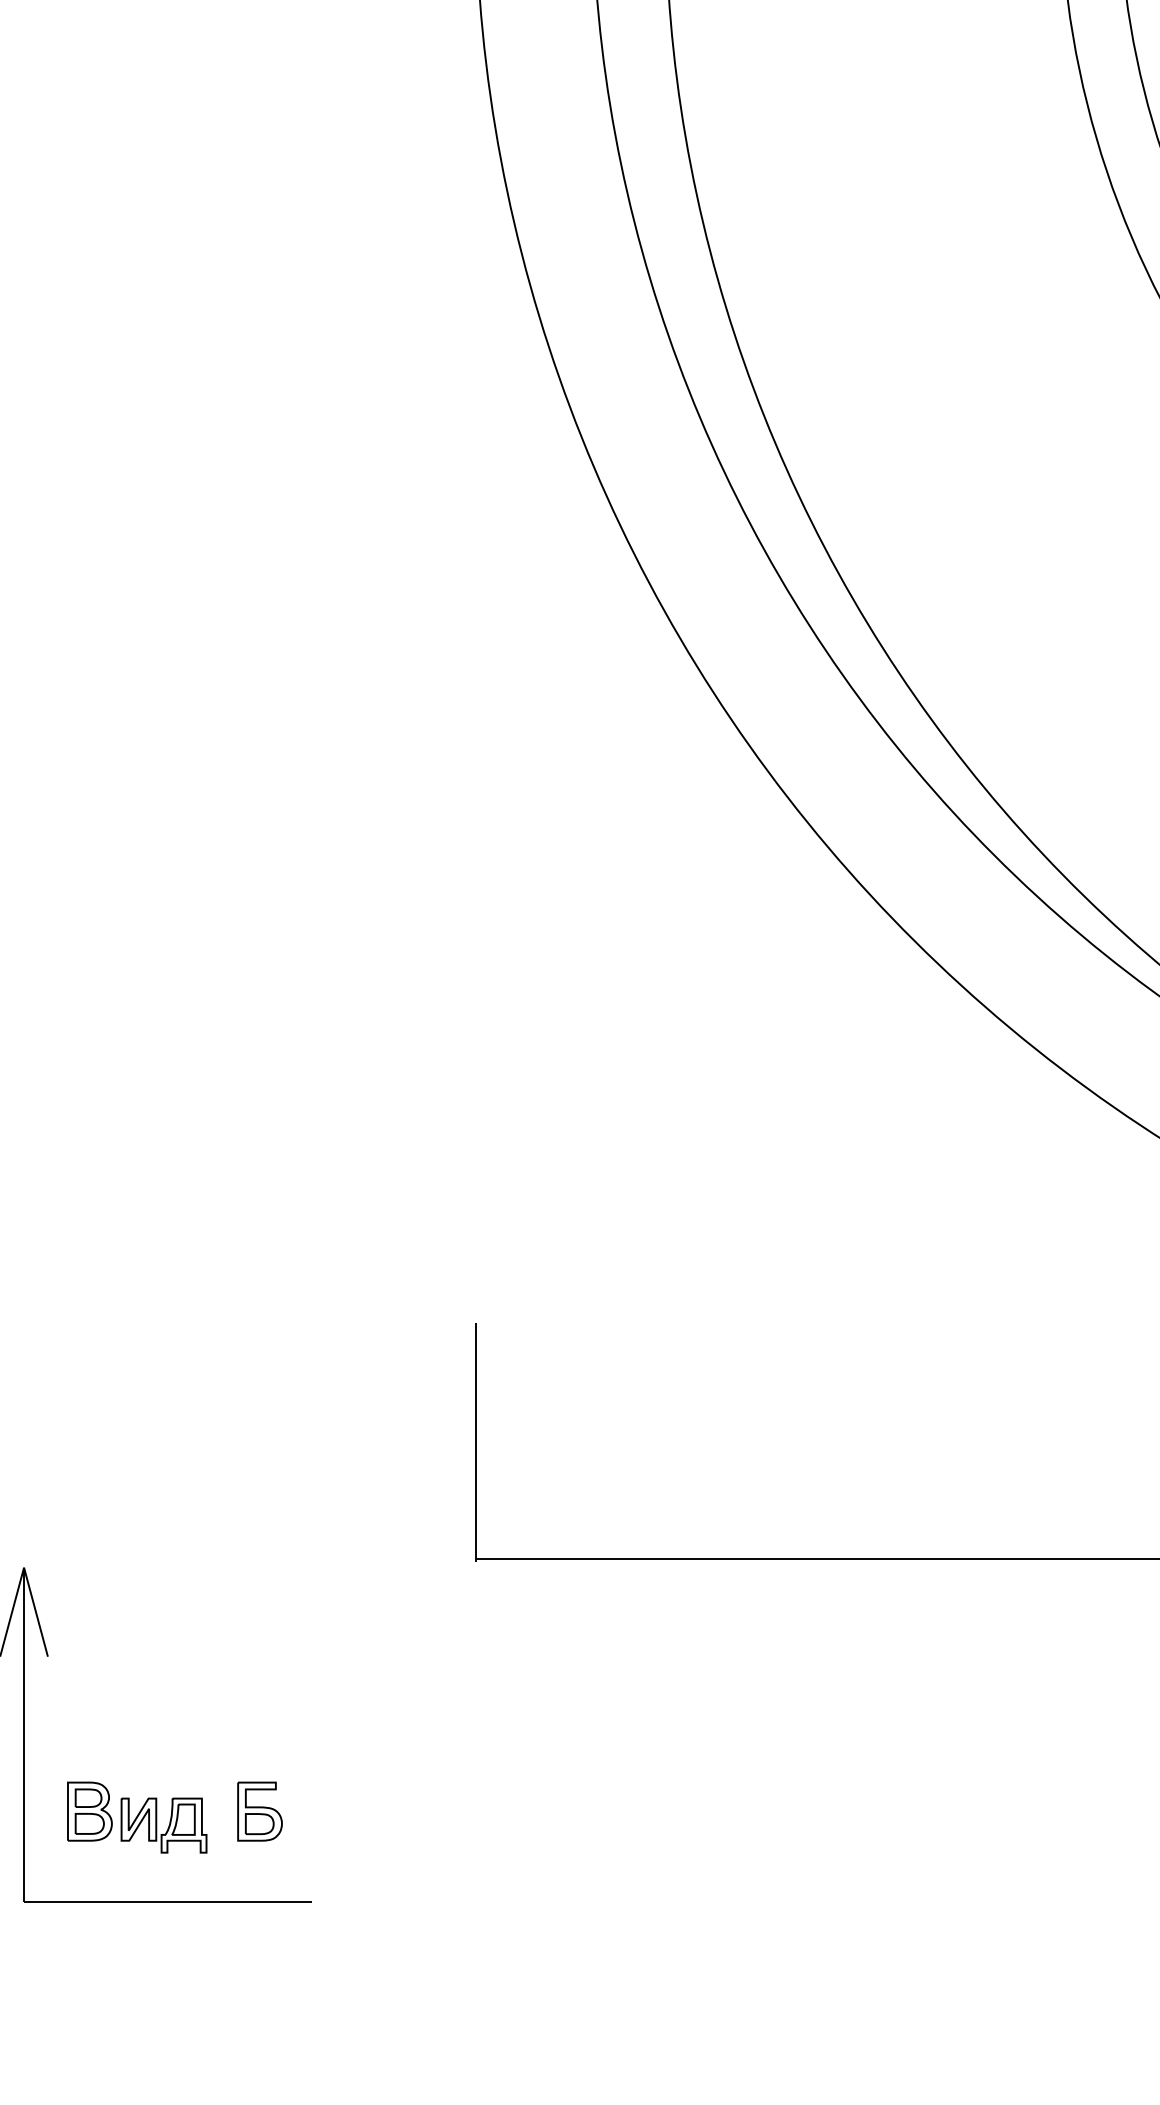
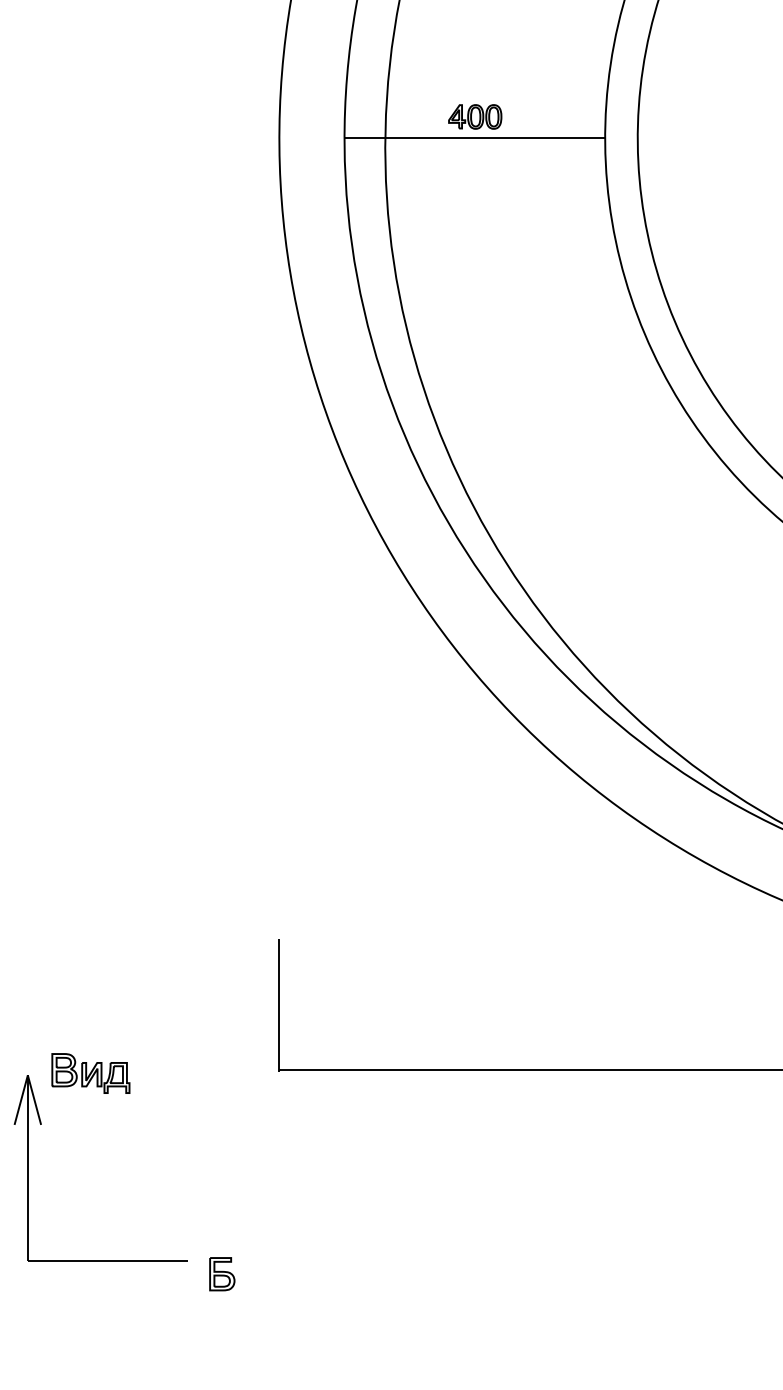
part: (260, 1812) -> (222, 1274), moved
part: (136, 1817) -> (90, 1073), moved

